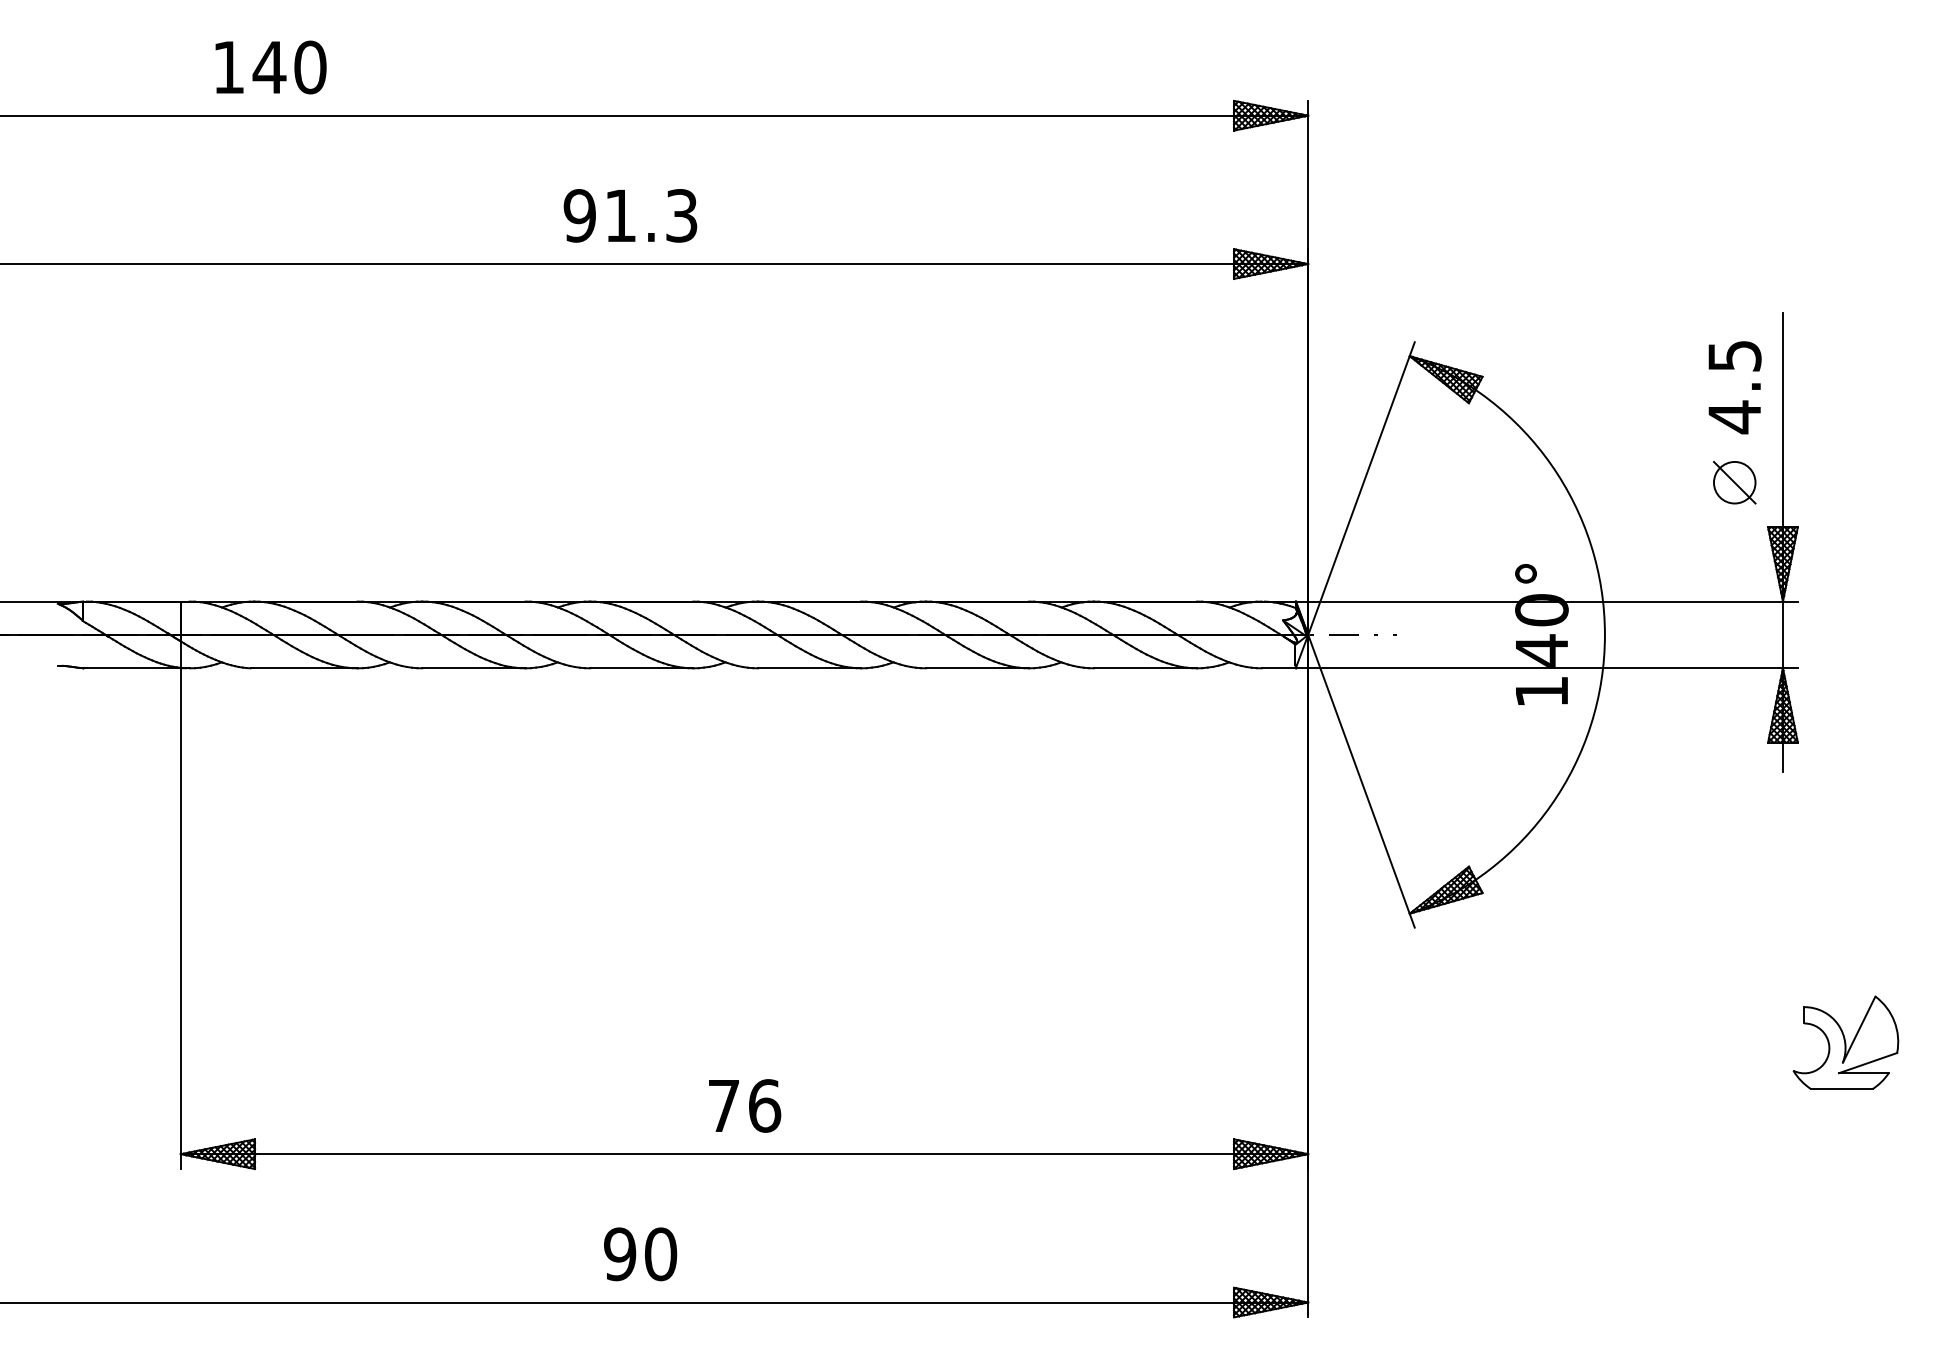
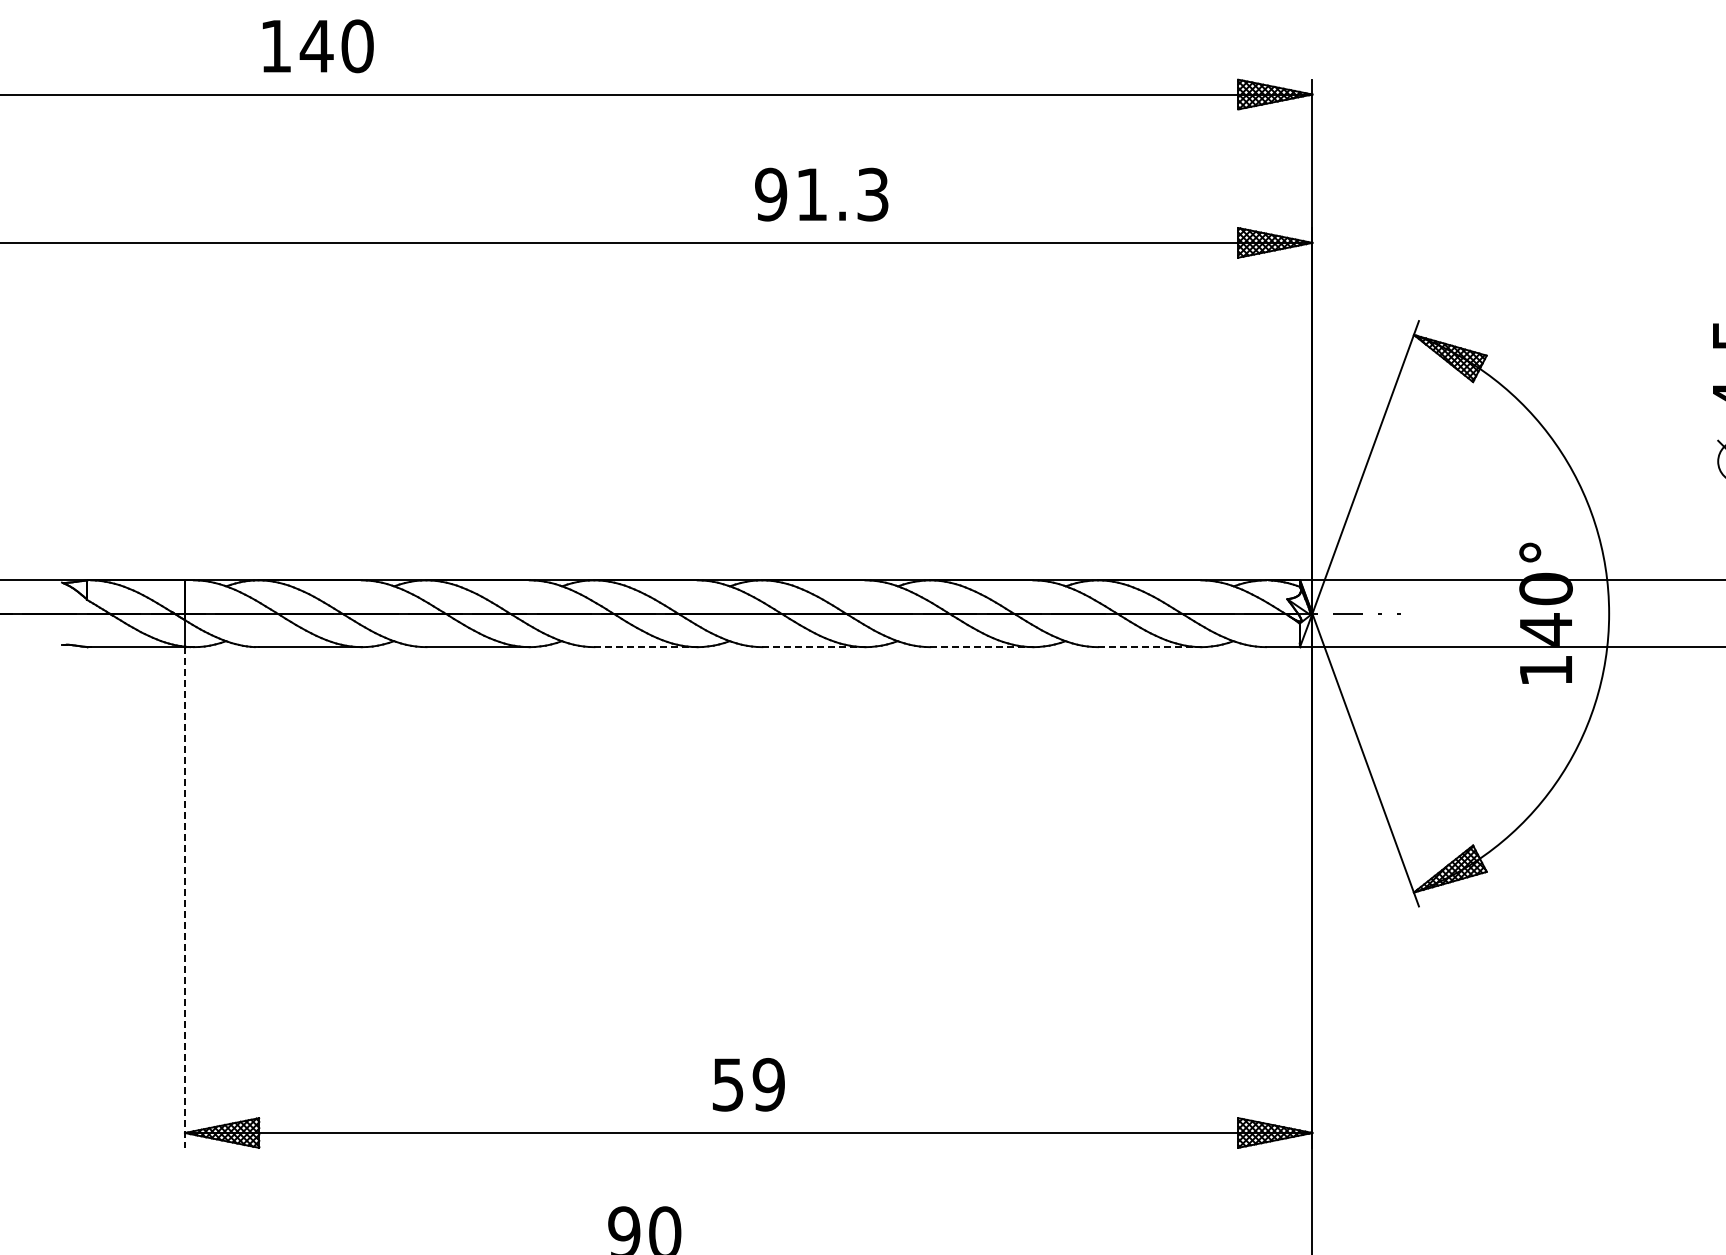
text: (270, 67) -> (317, 46), moved
text: (630, 215) -> (821, 194), moved
line: (641, 668) -> (645, 647), solid -> dashed
line: (809, 668) -> (813, 647), solid -> dashed
line: (977, 668) -> (981, 647), solid -> dashed
line: (1145, 668) -> (1149, 647), solid -> dashed
line: (180, 919) -> (184, 898), solid -> dashed
text: (744, 1105) -> (748, 1084), 76 -> 59

